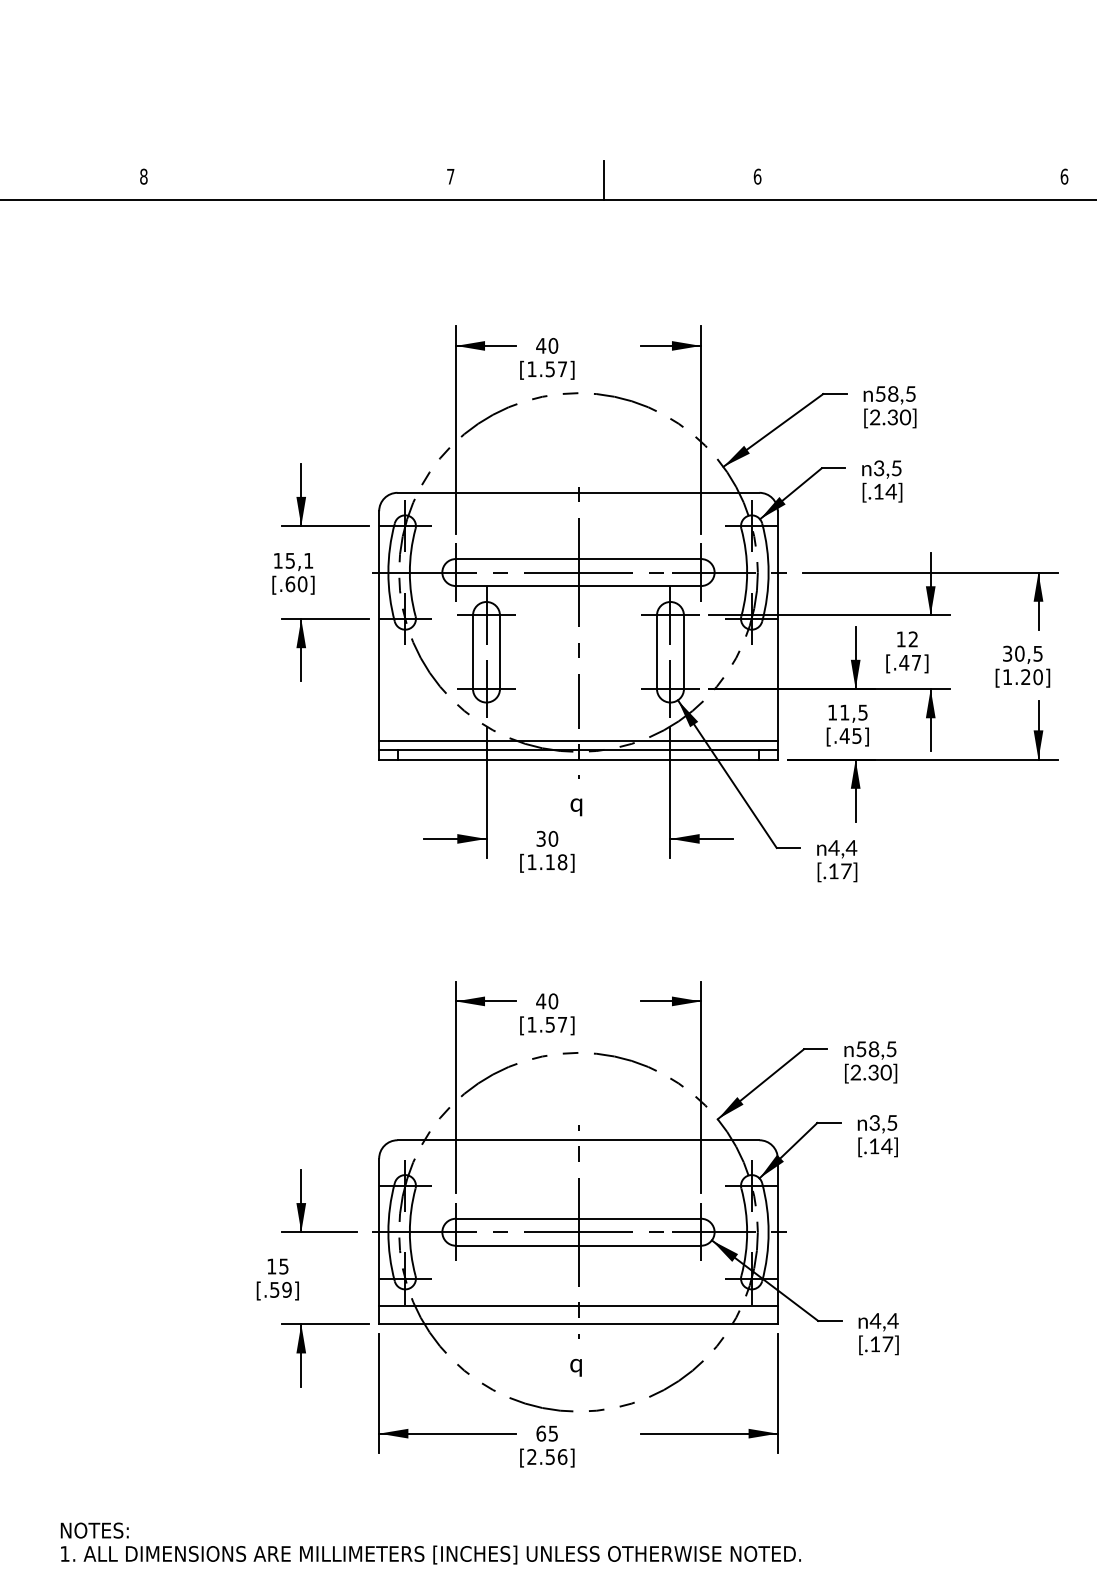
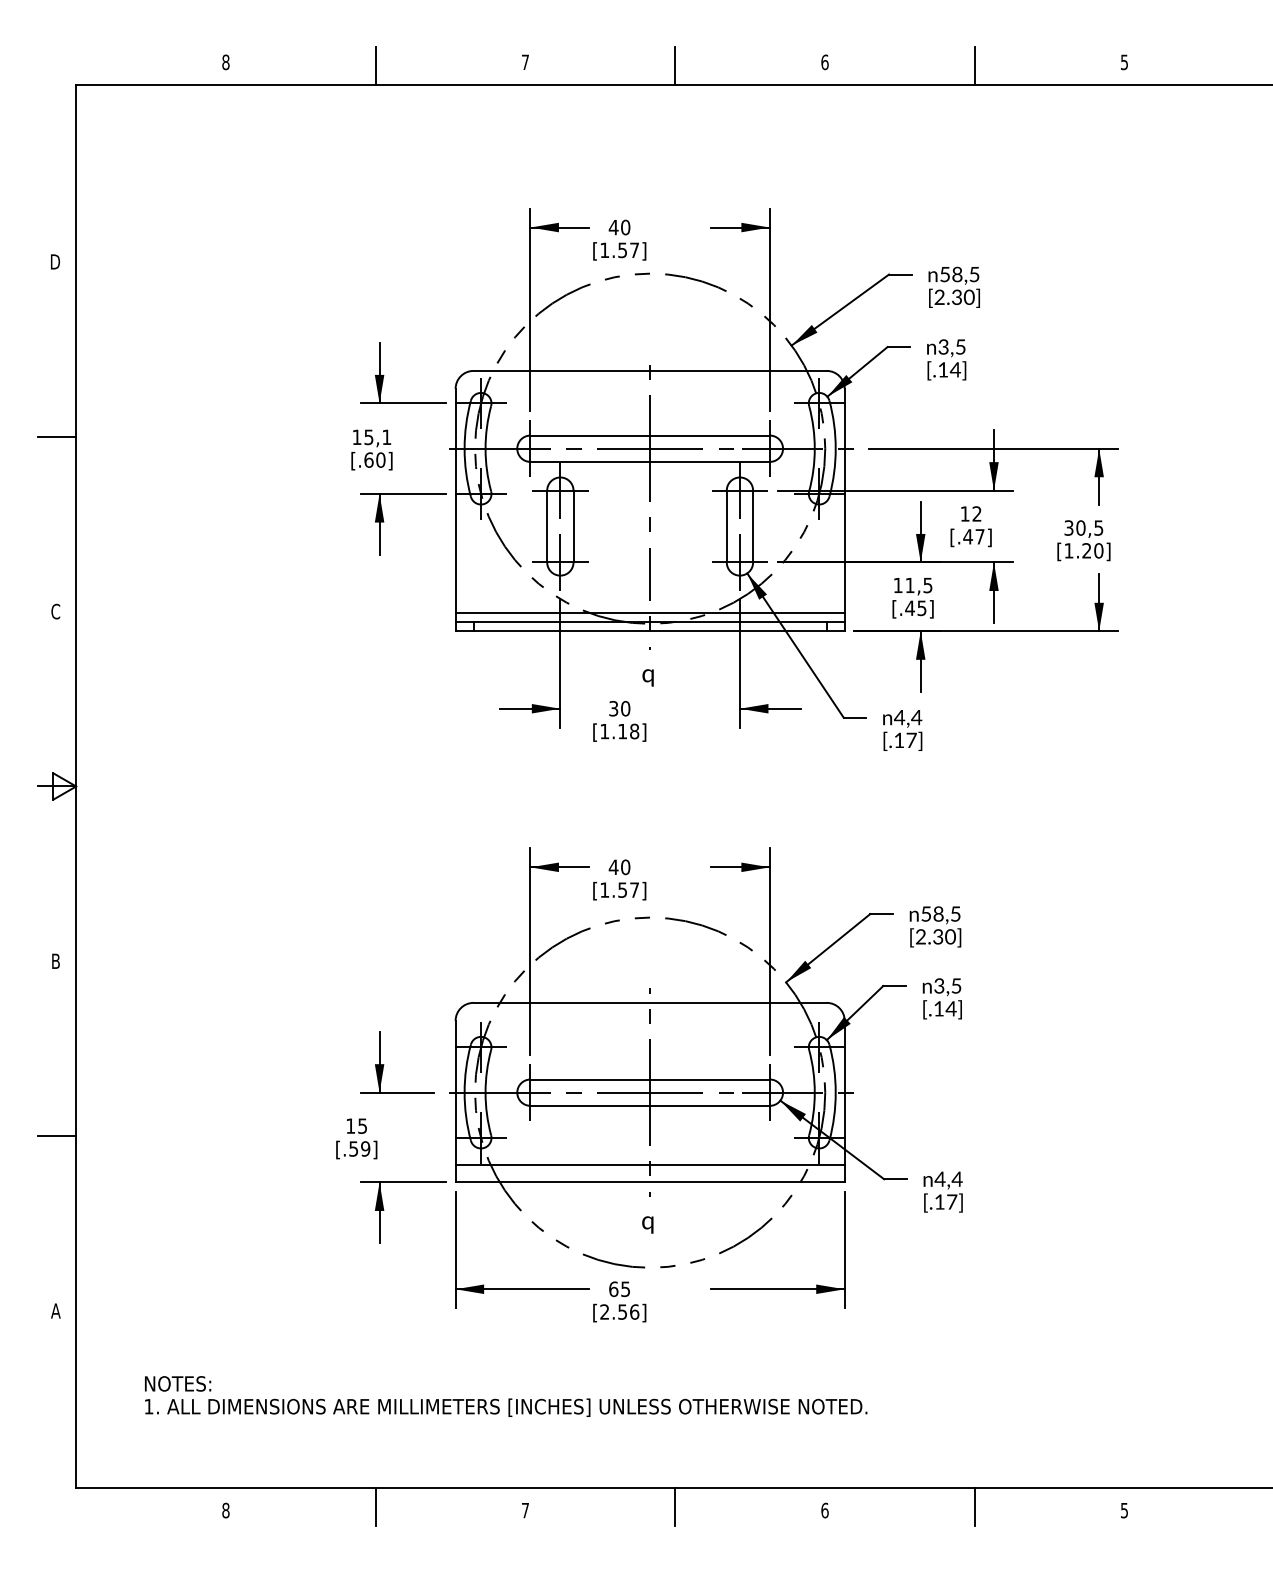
text: (1064, 176) -> (1124, 62), 6 -> 5
line: (297, 180) -> (375, 66), added
line: (910, 180) -> (974, 66), added

